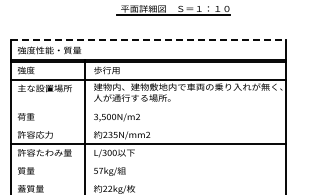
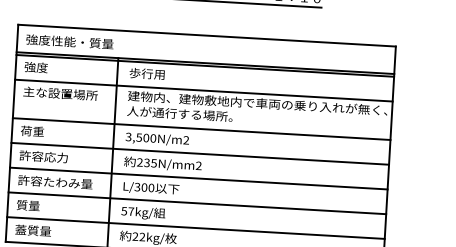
line: (149, 40) -> (208, 36), dashed -> solid
line: (148, 108) -> (201, 129), added
line: (148, 126) -> (200, 154), added
line: (148, 162) -> (197, 203), added
line: (148, 180) -> (195, 228), added

